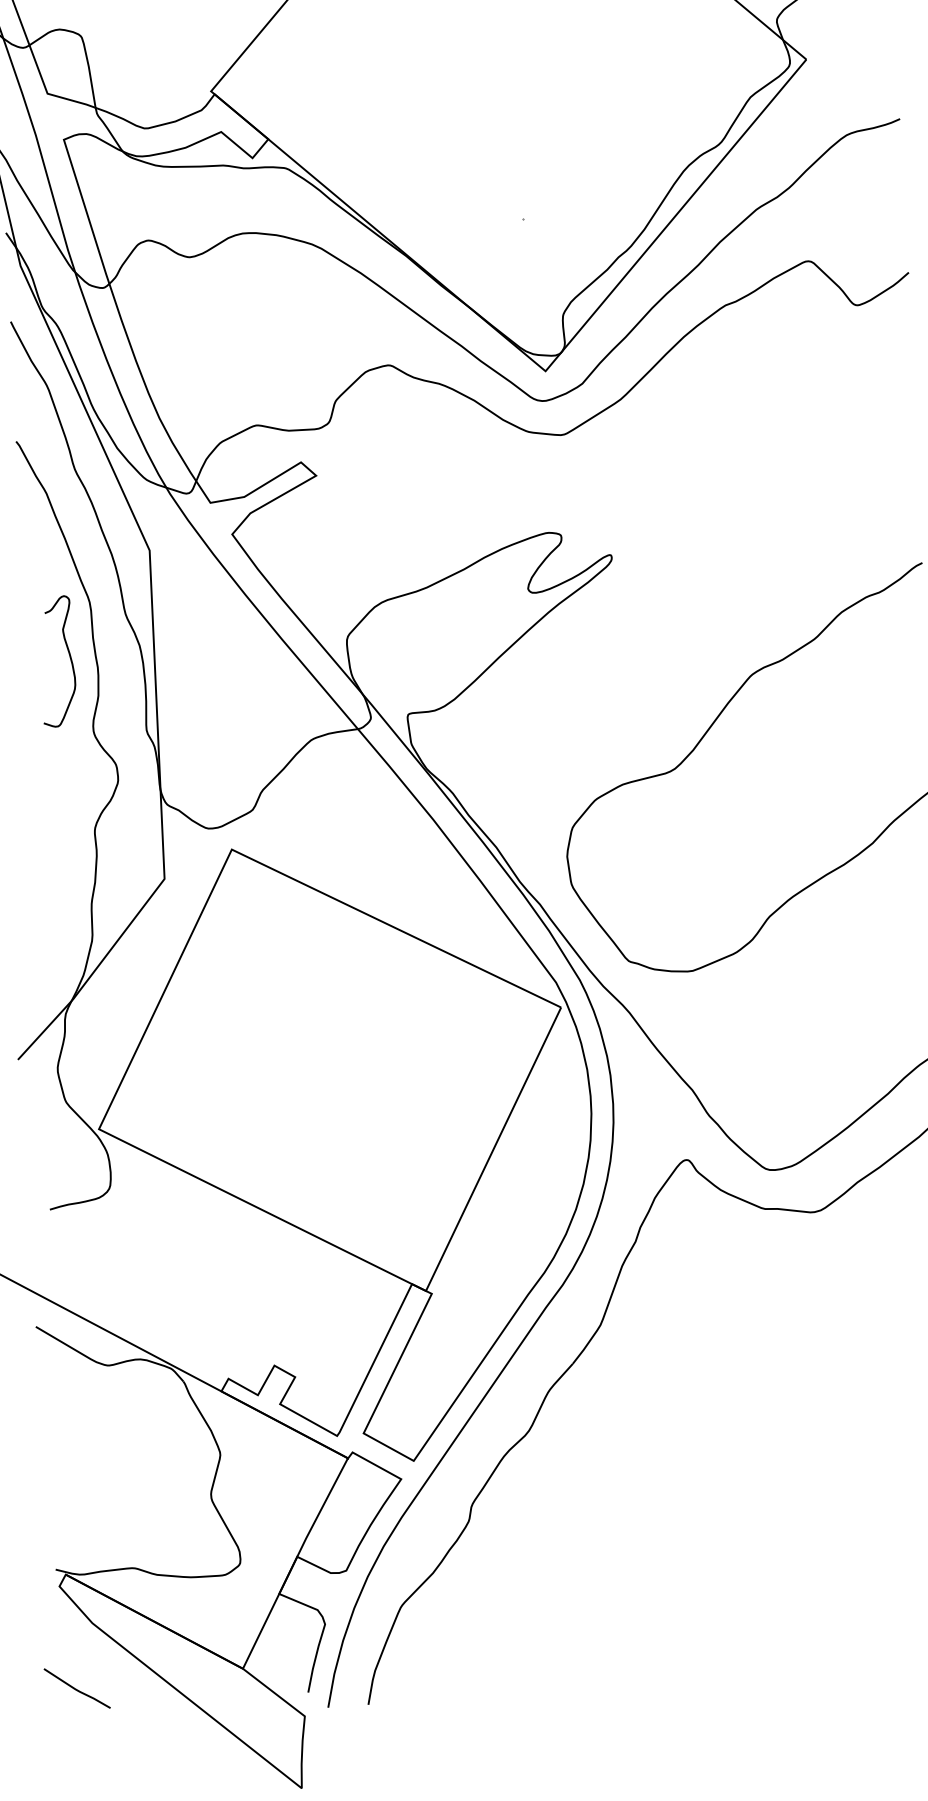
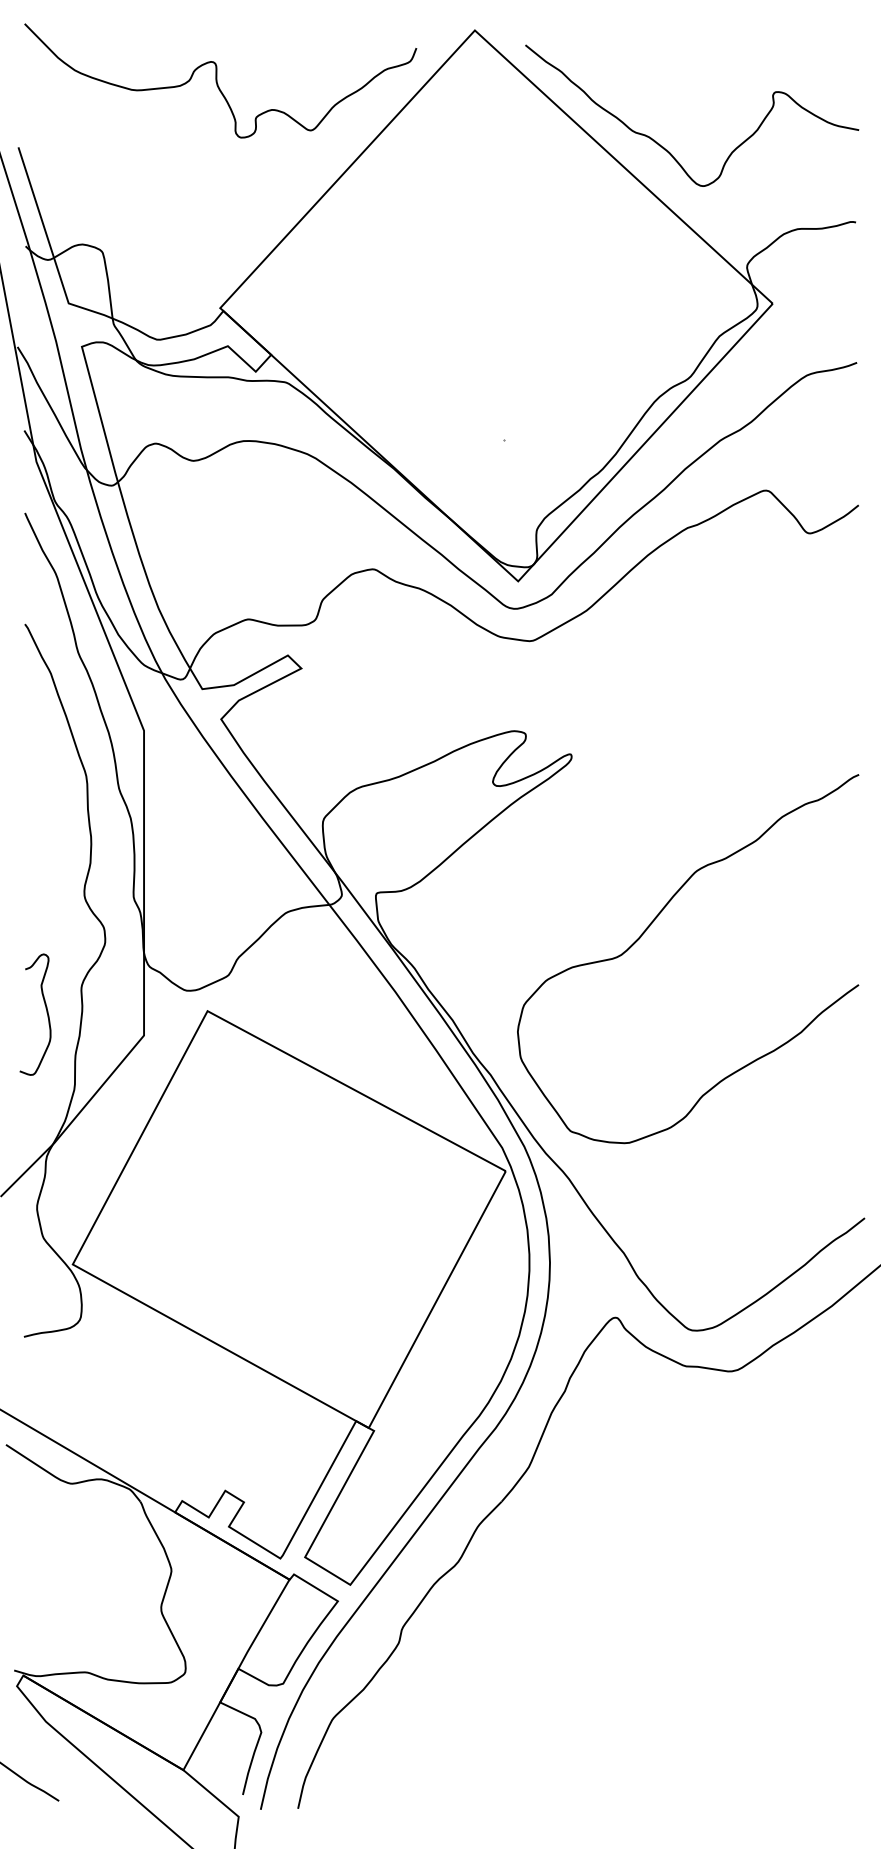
curve: (69, 659) -> (46, 1013), moved

